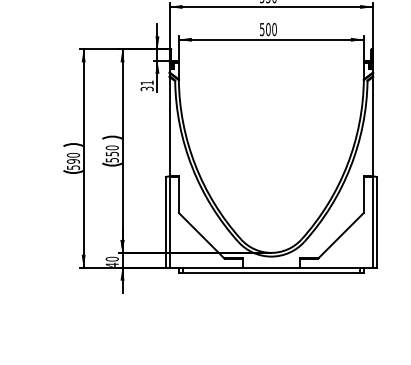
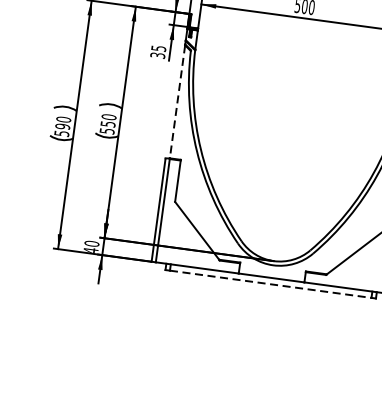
text: (146, 82) -> (158, 48), 31 -> 35
line: (169, 126) -> (177, 101), solid -> dashed
line: (271, 273) -> (270, 284), solid -> dashed

